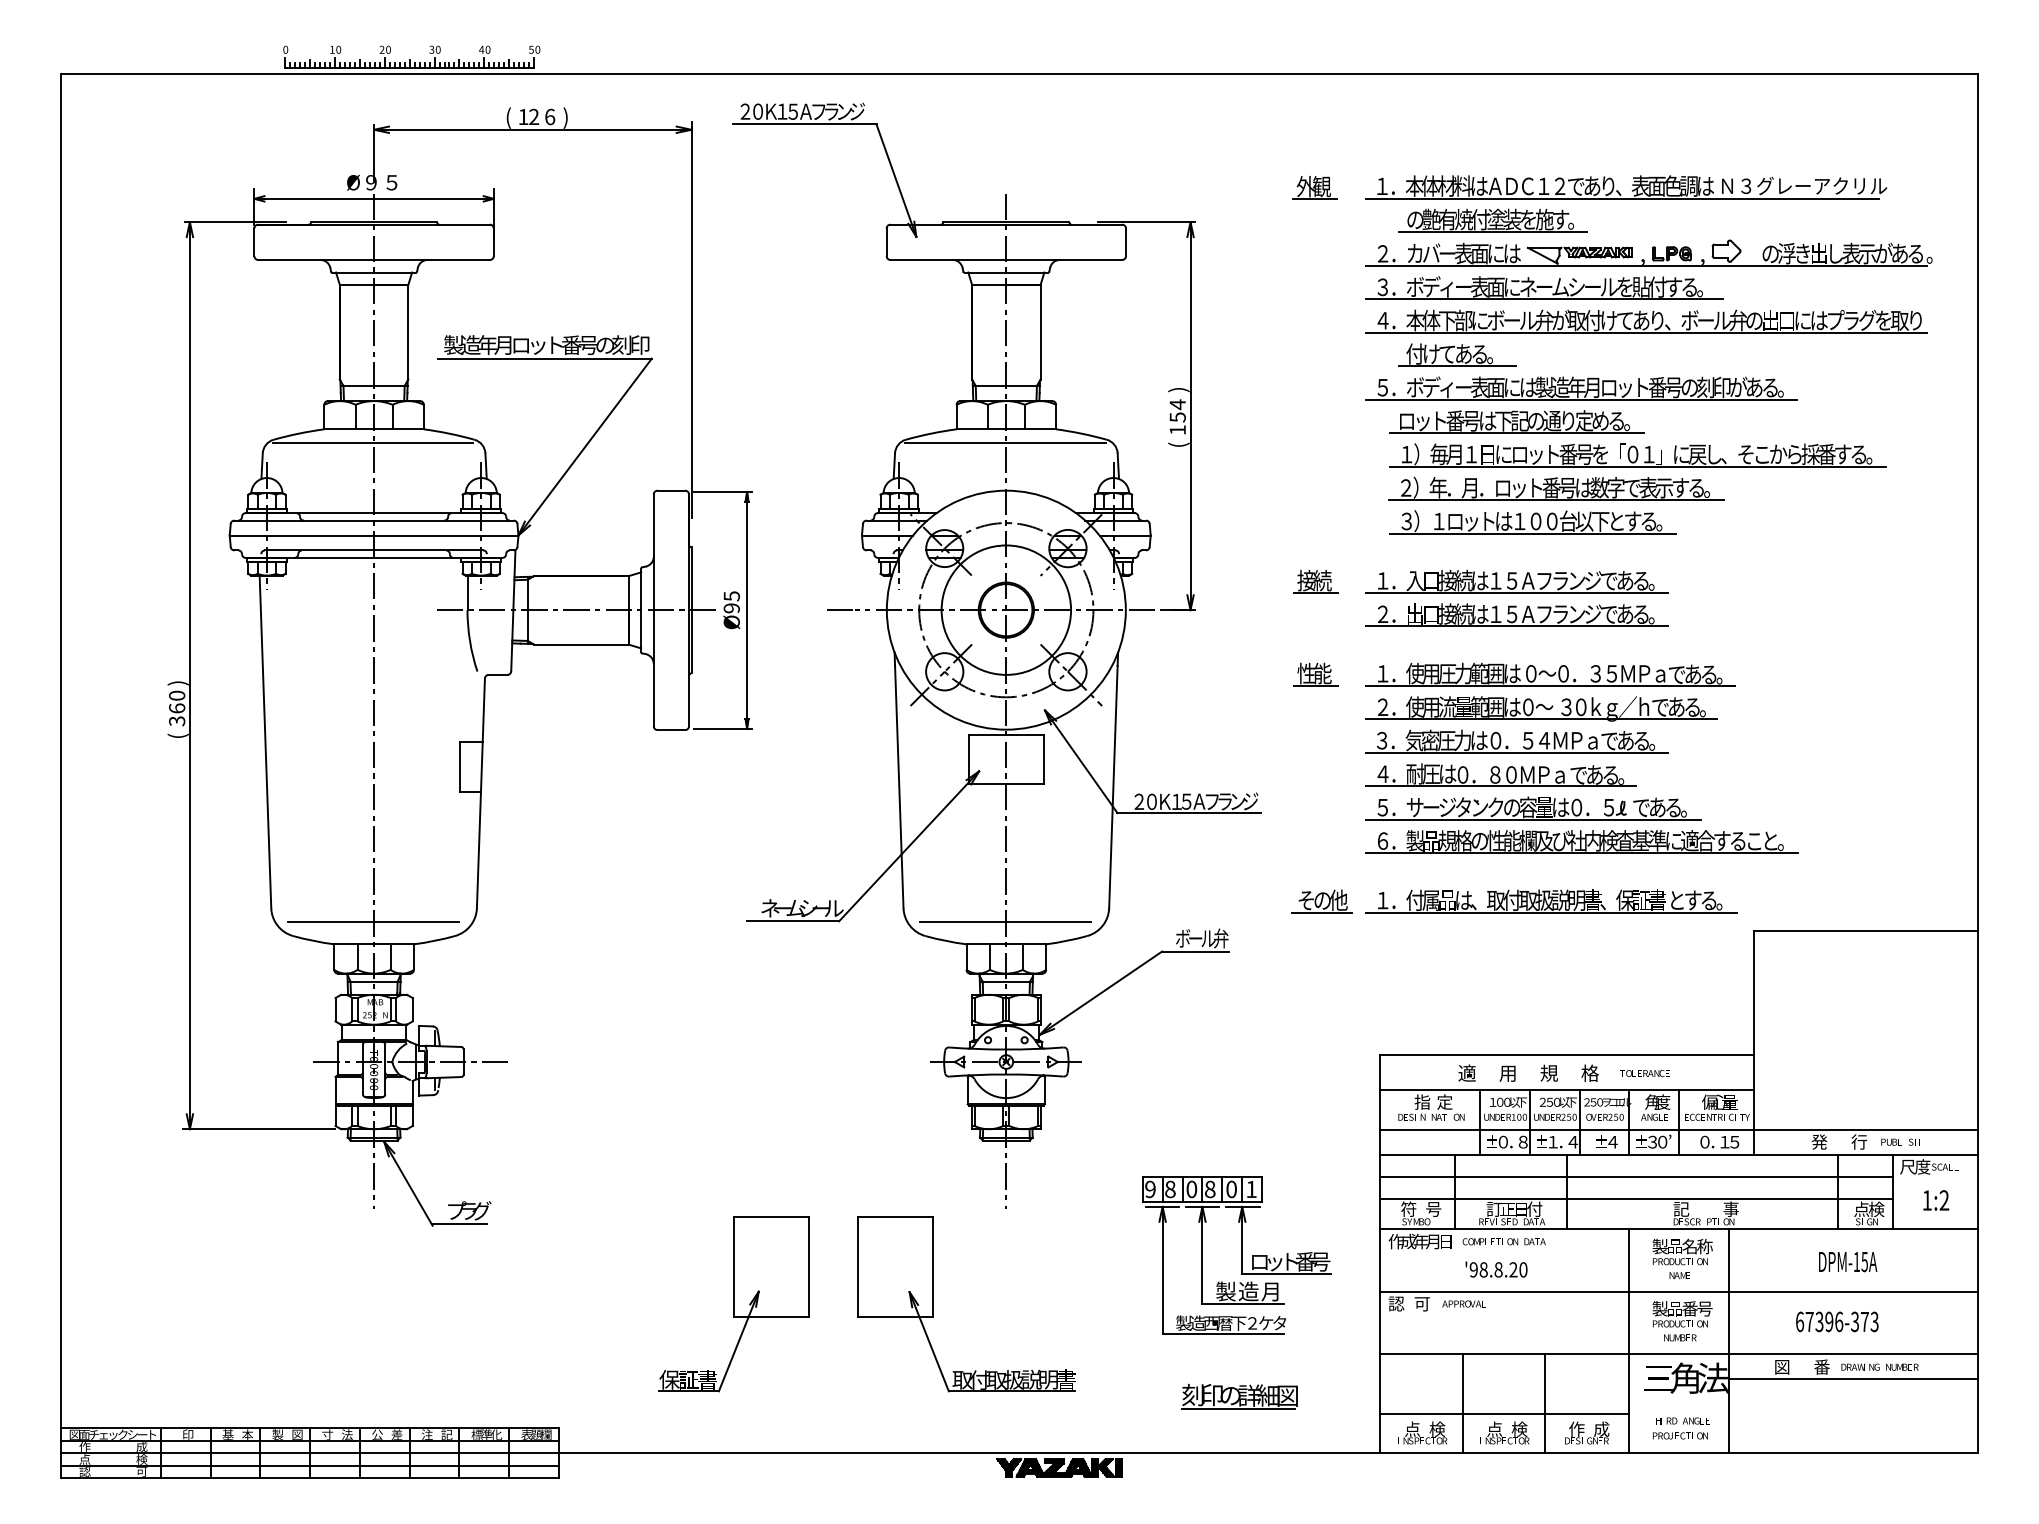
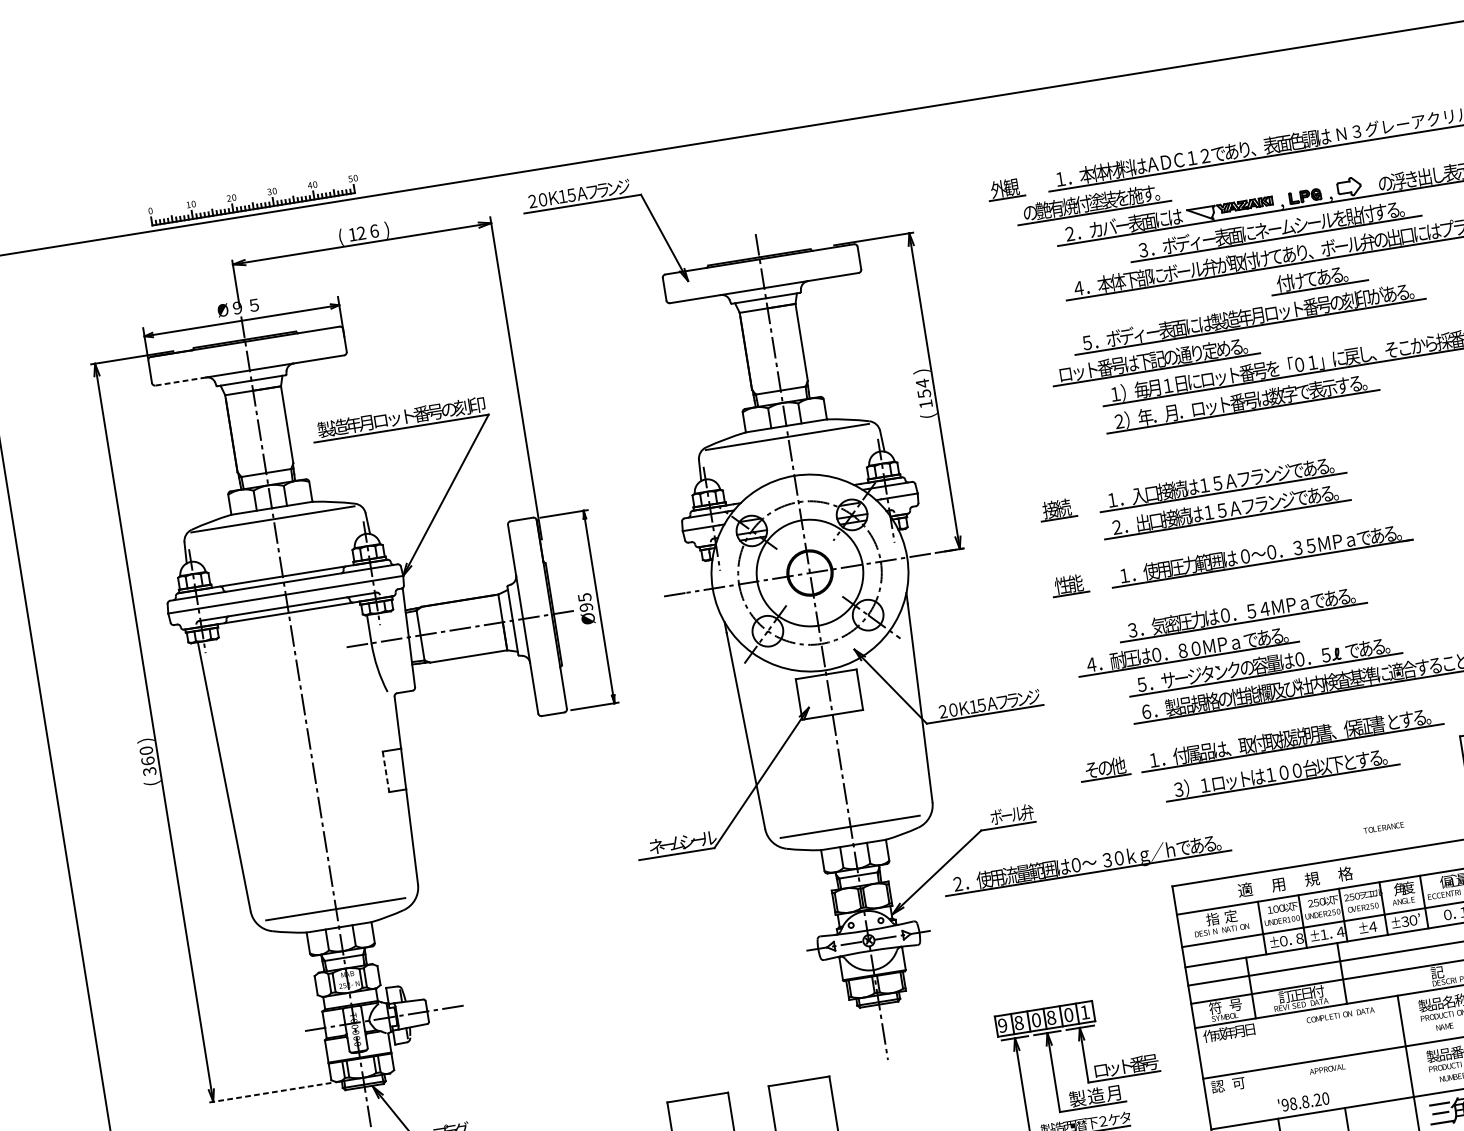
part: (1492, 220) -> (1093, 203), moved
line: (288, 259) -> (180, 381), solid -> dashed
part: (1544, 287) -> (1275, 229), moved
part: (1457, 354) -> (1318, 278), moved
part: (1516, 421) -> (1154, 360), moved
part: (1532, 522) -> (1281, 774), moved
part: (1541, 708) -> (1087, 864), moved
line: (460, 767) -> (386, 772), solid -> dashed
part: (1500, 774) -> (1187, 649), moved
text: (1644, 1073) -> (1383, 827), moved
line: (258, 1129) -> (269, 1093), solid -> dashed
text: (1503, 1241) -> (1339, 1015), moved
text: (1496, 1269) -> (1303, 1101), moved
text: (1463, 1303) -> (1326, 1068), moved

